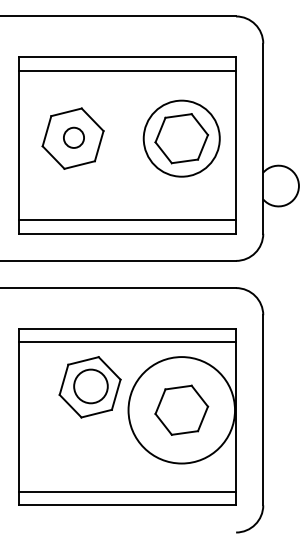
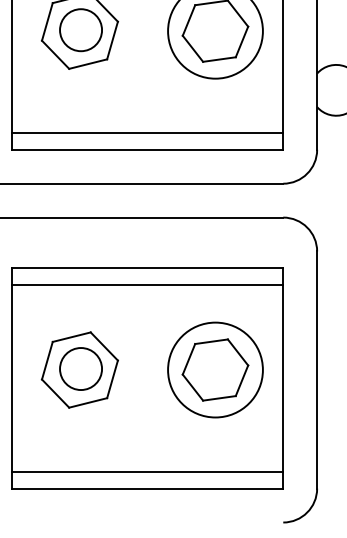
circle: (73, 137) -> (80, 29), size x1.67
part: (89, 387) -> (79, 370), moved
circle: (181, 410) -> (215, 370), size x0.71

